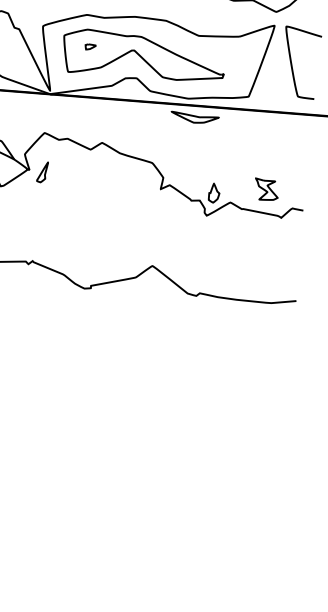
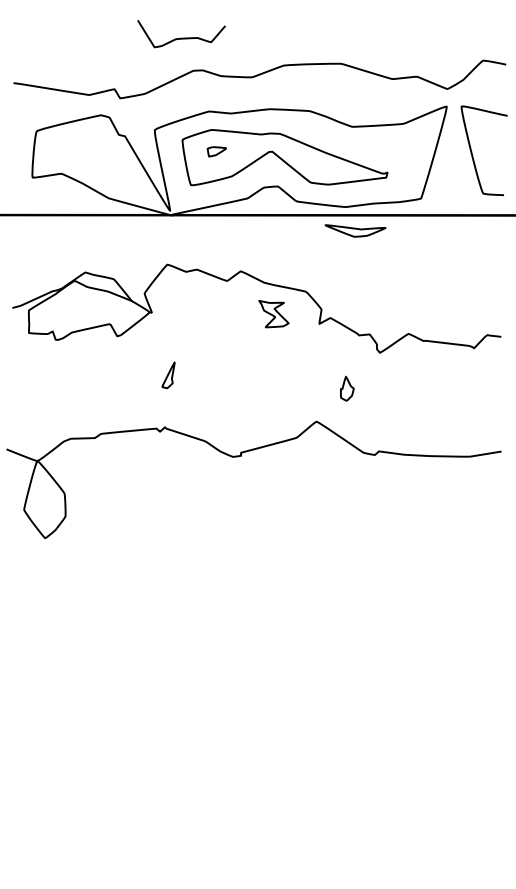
part: (90, 46) -> (216, 151), size x1.4
part: (42, 172) -> (168, 375), moved
part: (266, 189) -> (273, 314), moved
part: (214, 193) -> (347, 388), moved

